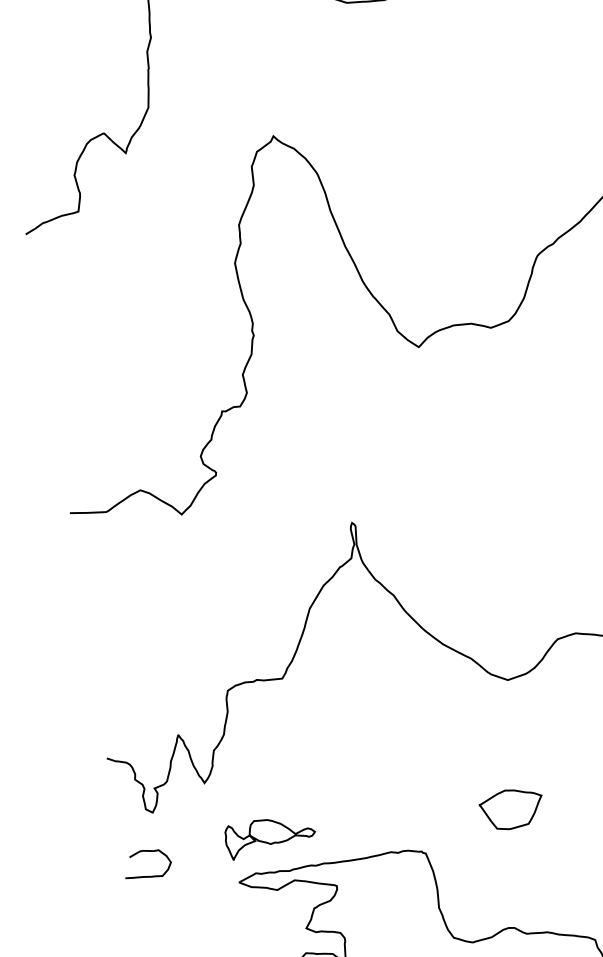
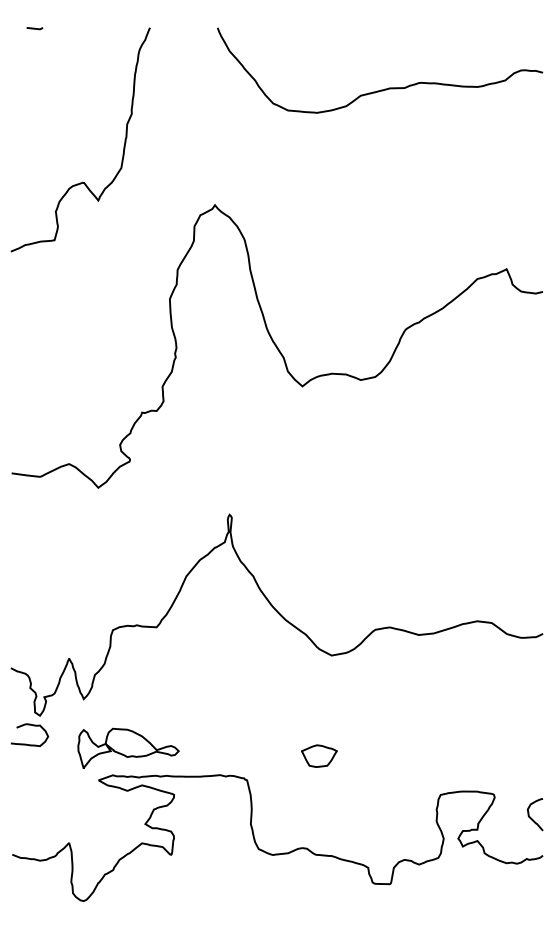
part: (512, 808) -> (319, 755), size x0.71
part: (270, 835) -> (128, 747), size x1.43
curve: (150, 852) -> (33, 726), moved

